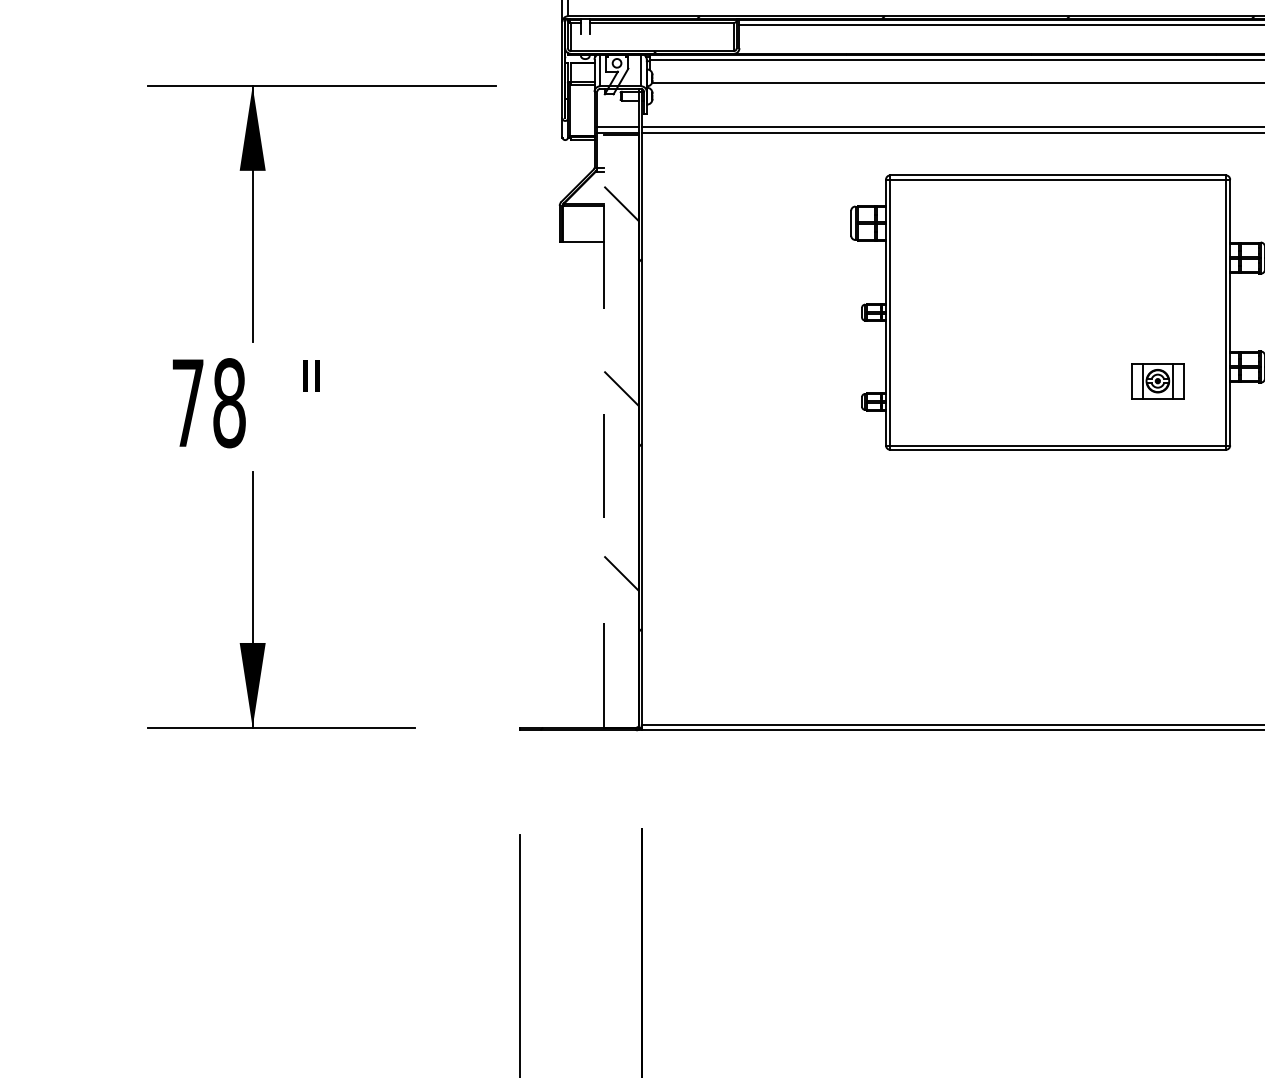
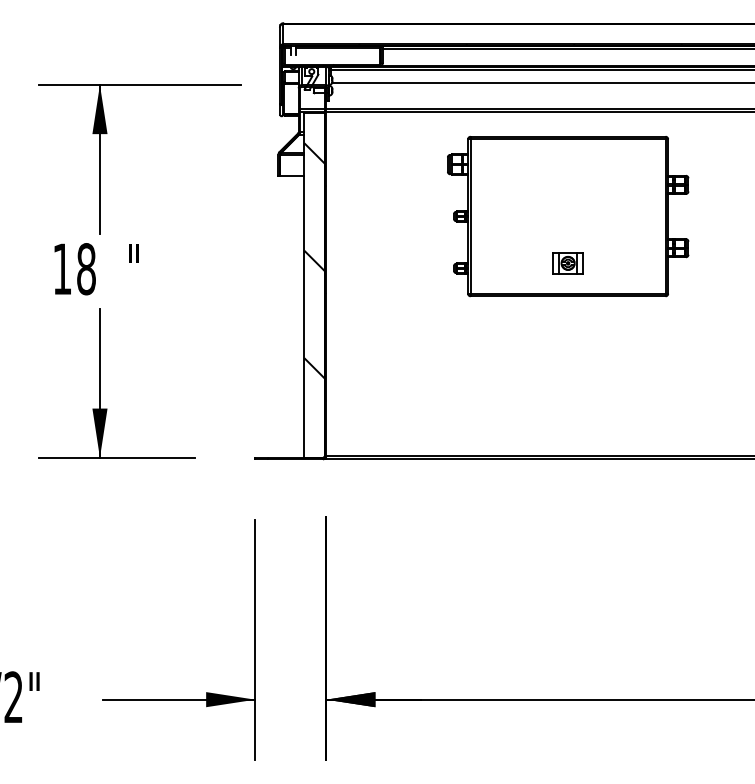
part: (1156, 381) -> (567, 263), moved
text: (188, 401) -> (62, 268), 78 -> 18
line: (604, 431) -> (304, 285), dashed -> solid

